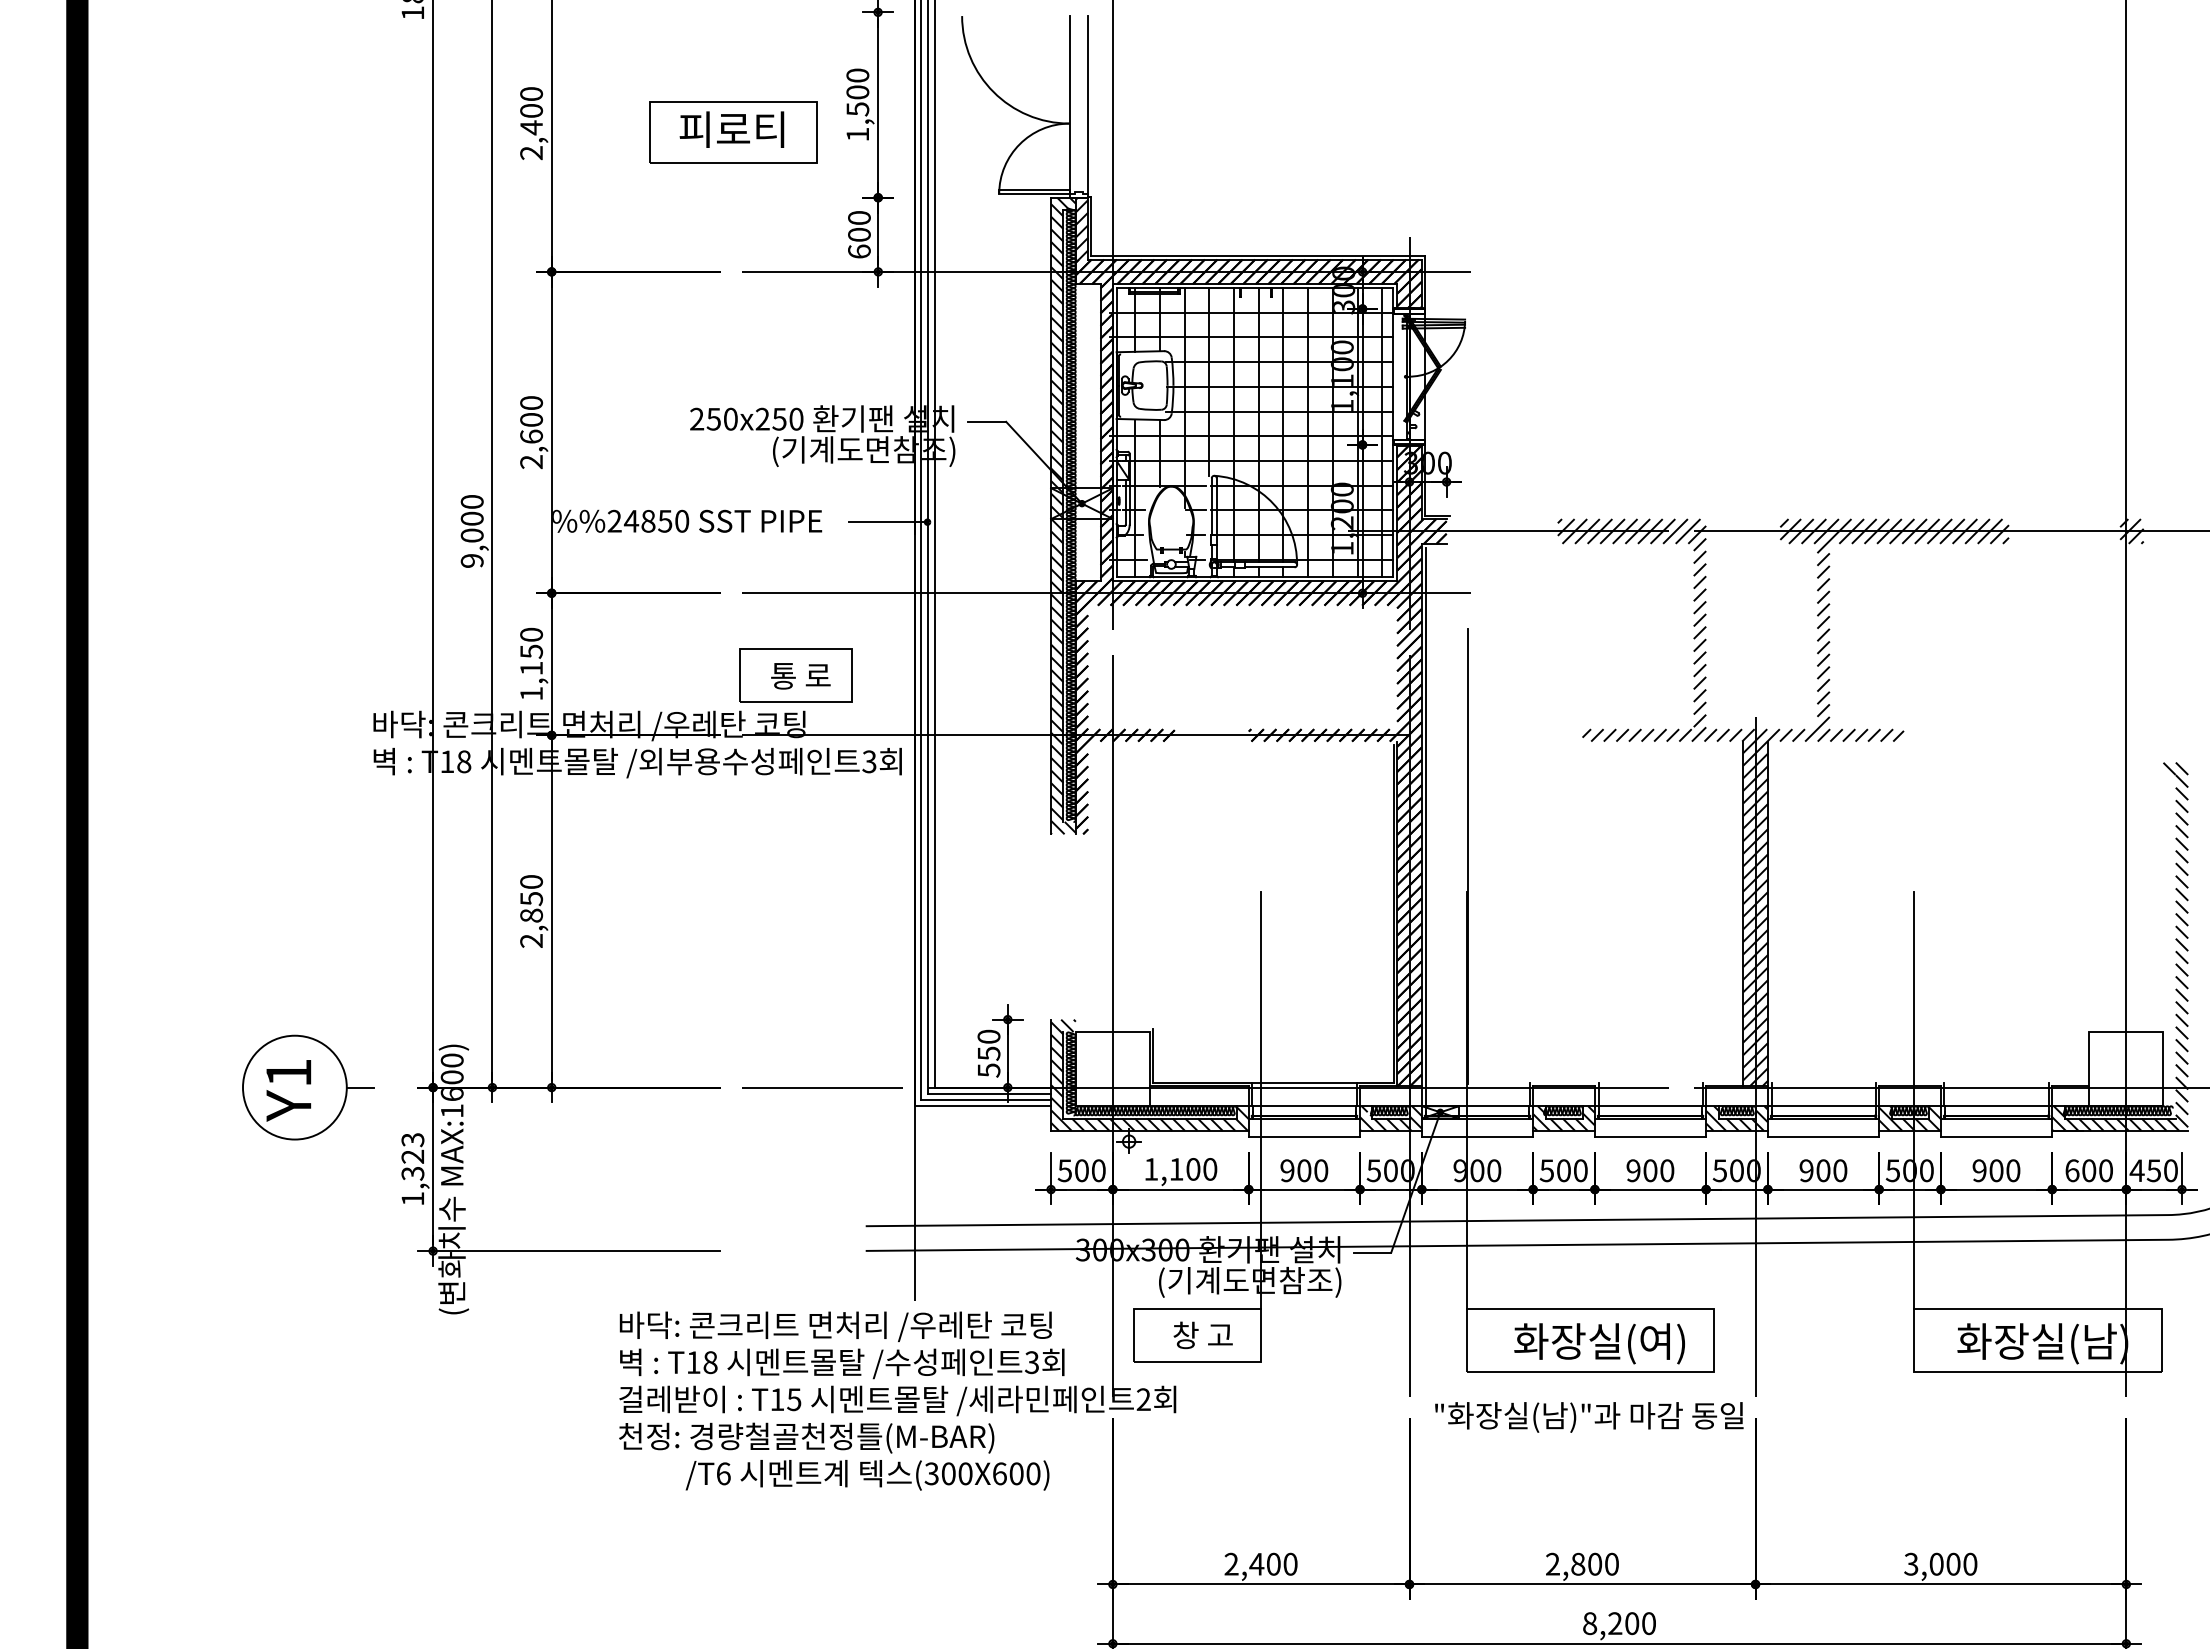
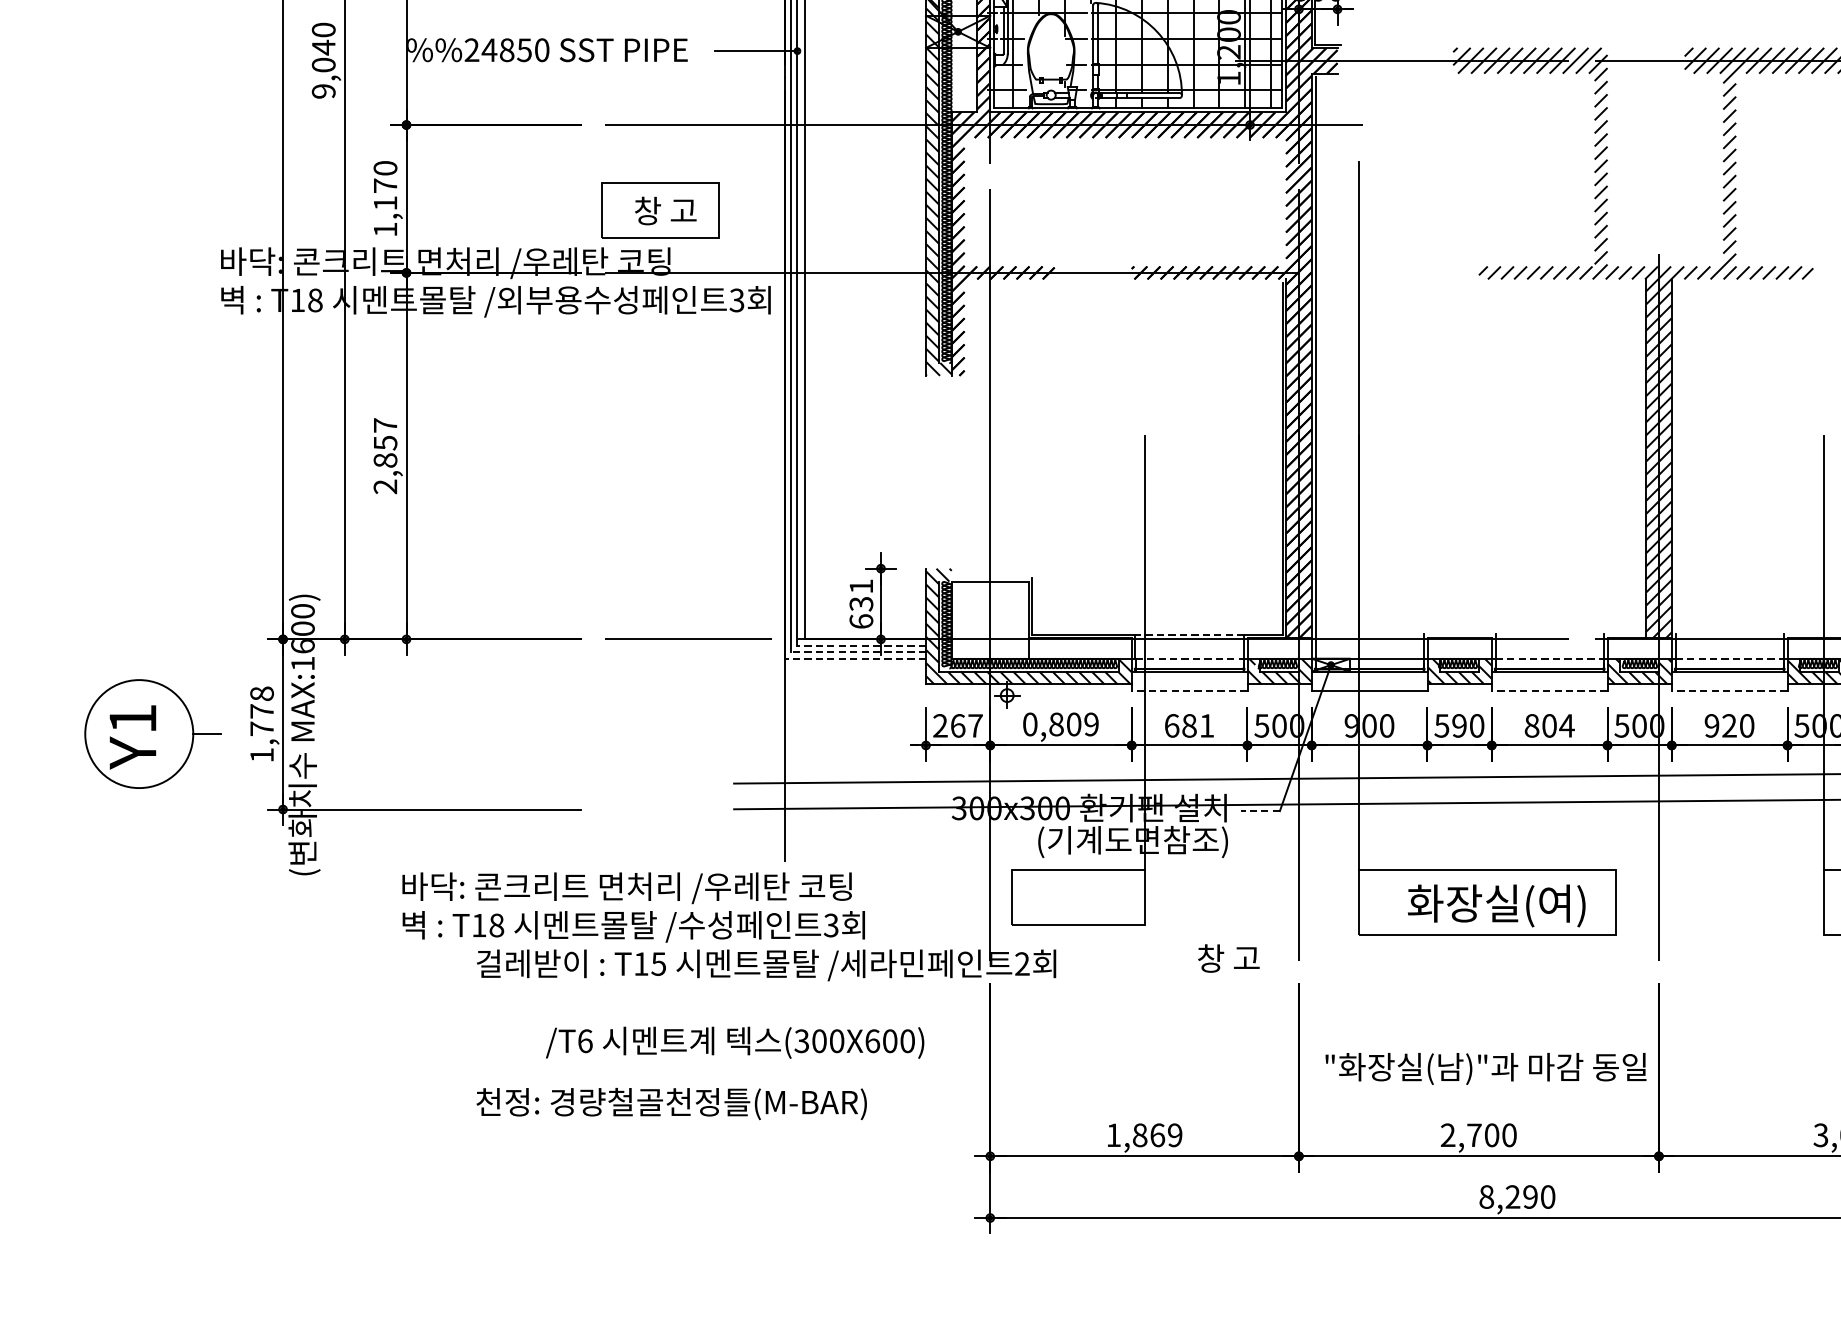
text: (471, 518) -> (322, 47), 9,000 -> 9,040
text: (531, 651) -> (385, 185), 1,150 -> 1,170
text: (800, 675) -> (665, 210), 통 로 -> 창 고
text: (531, 881) -> (385, 424), 2,850 -> 2,857
text: (988, 1053) -> (860, 603), 550 -> 631
line: (1304, 1083) -> (1189, 635), solid -> dashed
part: (308, 1087) -> (153, 733), moved
line: (989, 1093) -> (861, 645), solid -> dashed
line: (986, 1100) -> (858, 652), solid -> dashed
line: (983, 1106) -> (855, 659), solid -> dashed
line: (1304, 1106) -> (1189, 659), solid -> dashed
line: (1650, 1106) -> (1549, 659), solid -> dashed
line: (1823, 1106) -> (1729, 659), solid -> dashed
line: (1304, 1137) -> (1189, 691), solid -> dashed
line: (1650, 1137) -> (1549, 691), solid -> dashed
line: (1823, 1137) -> (1729, 691), solid -> dashed
text: (412, 1156) -> (261, 711), 1,323 -> 1,778
text: (1180, 1169) -> (1060, 724), 1,100 -> 0,809
text: (1081, 1170) -> (957, 725), 500 -> 267
text: (1304, 1170) -> (1189, 725), 900 -> 681
text: (1563, 1170) -> (1459, 725), 500 -> 590
text: (1650, 1170) -> (1549, 725), 900 -> 804
text: (1823, 1170) -> (1729, 725), 900 -> 920
line: (1372, 1252) -> (1260, 810), solid -> dashed
text: (1202, 1335) -> (1228, 958), moved
text: (841, 1345) -> (633, 907), moved
text: (1589, 1417) -> (1486, 1068), moved
text: (806, 1437) -> (671, 1103), moved
text: (1260, 1563) -> (1143, 1134), 2,400 -> 1,869
text: (1578, 1563) -> (1474, 1134), 2,800 -> 2,700
text: (1632, 1623) -> (1530, 1196), 8,200 -> 8,290

